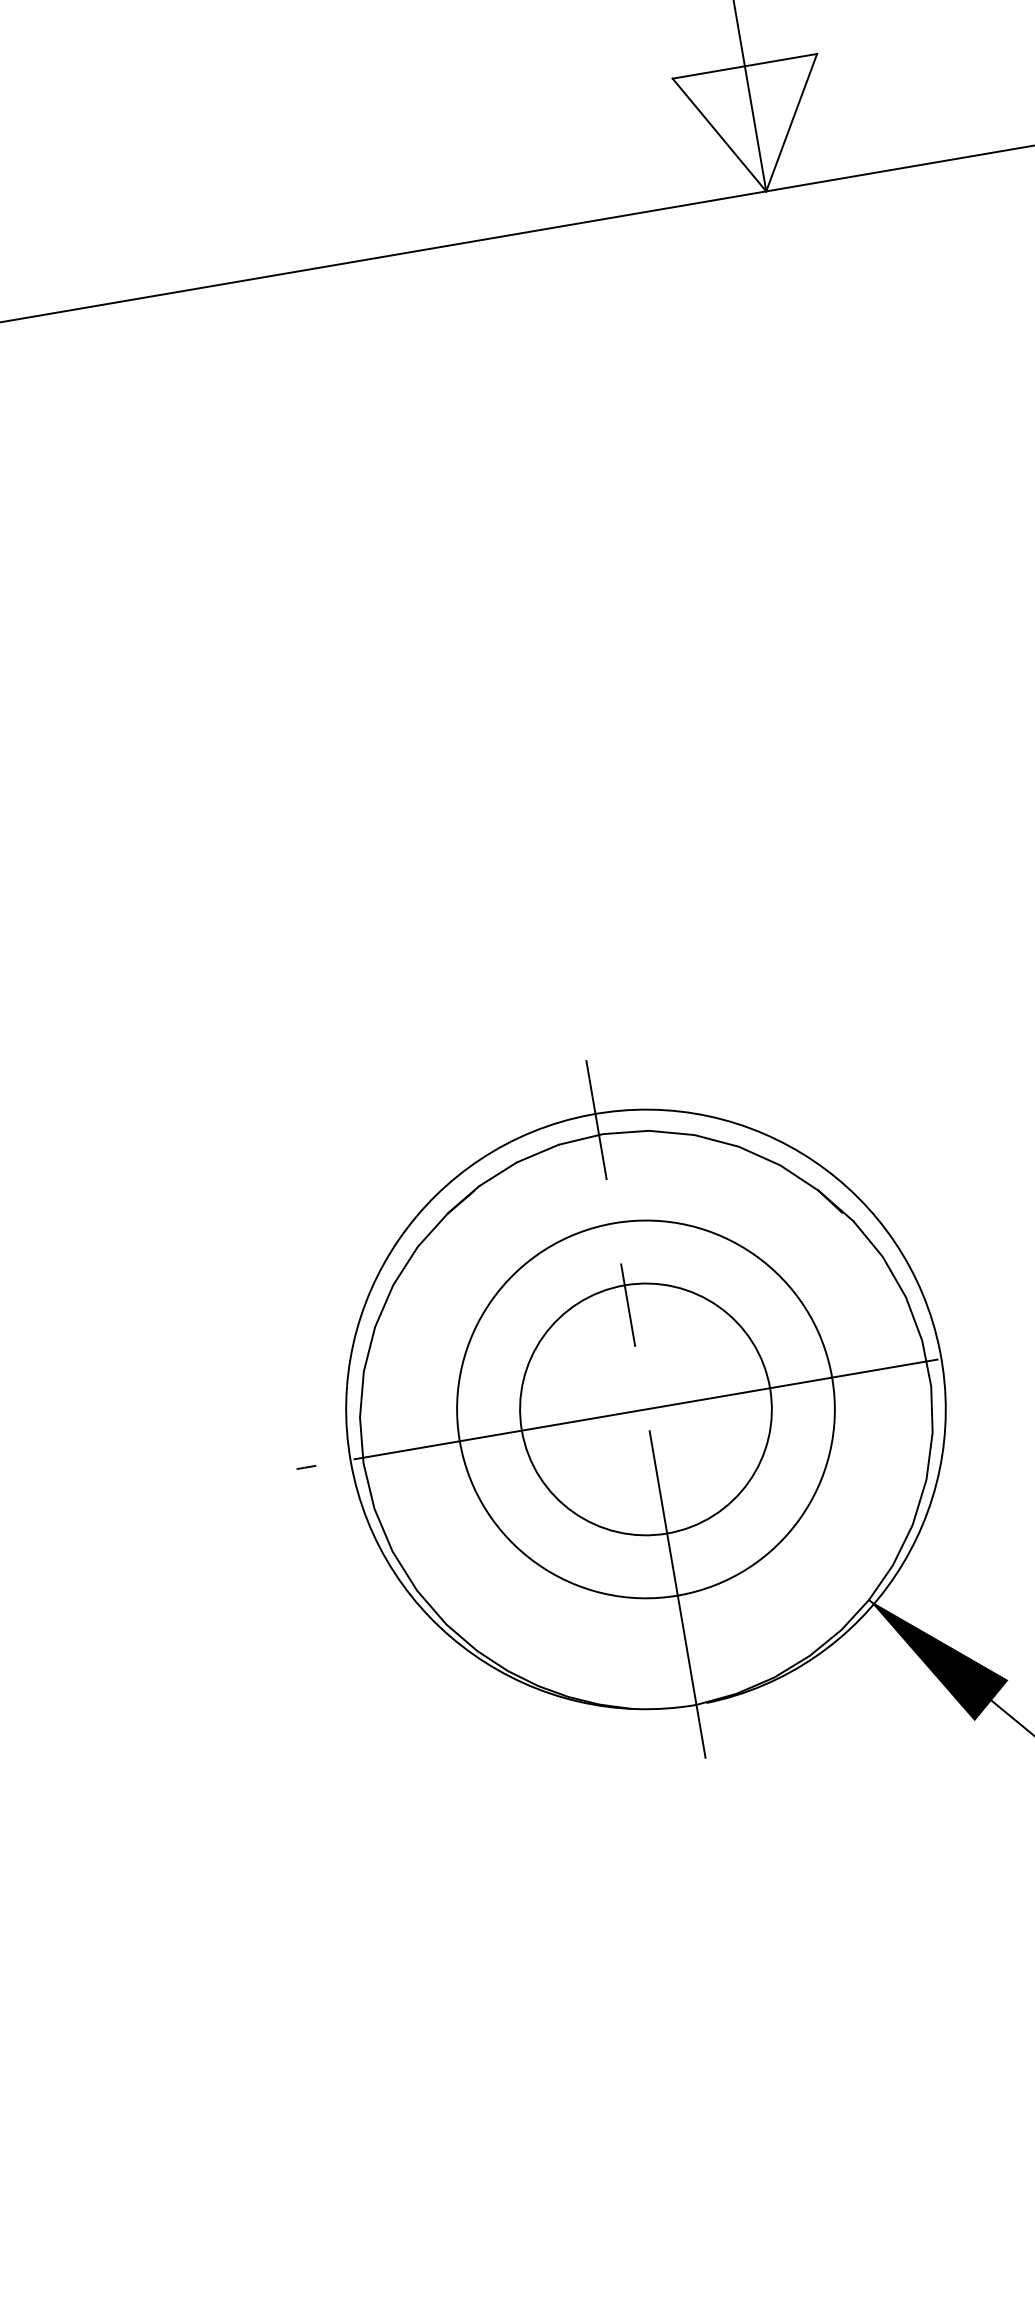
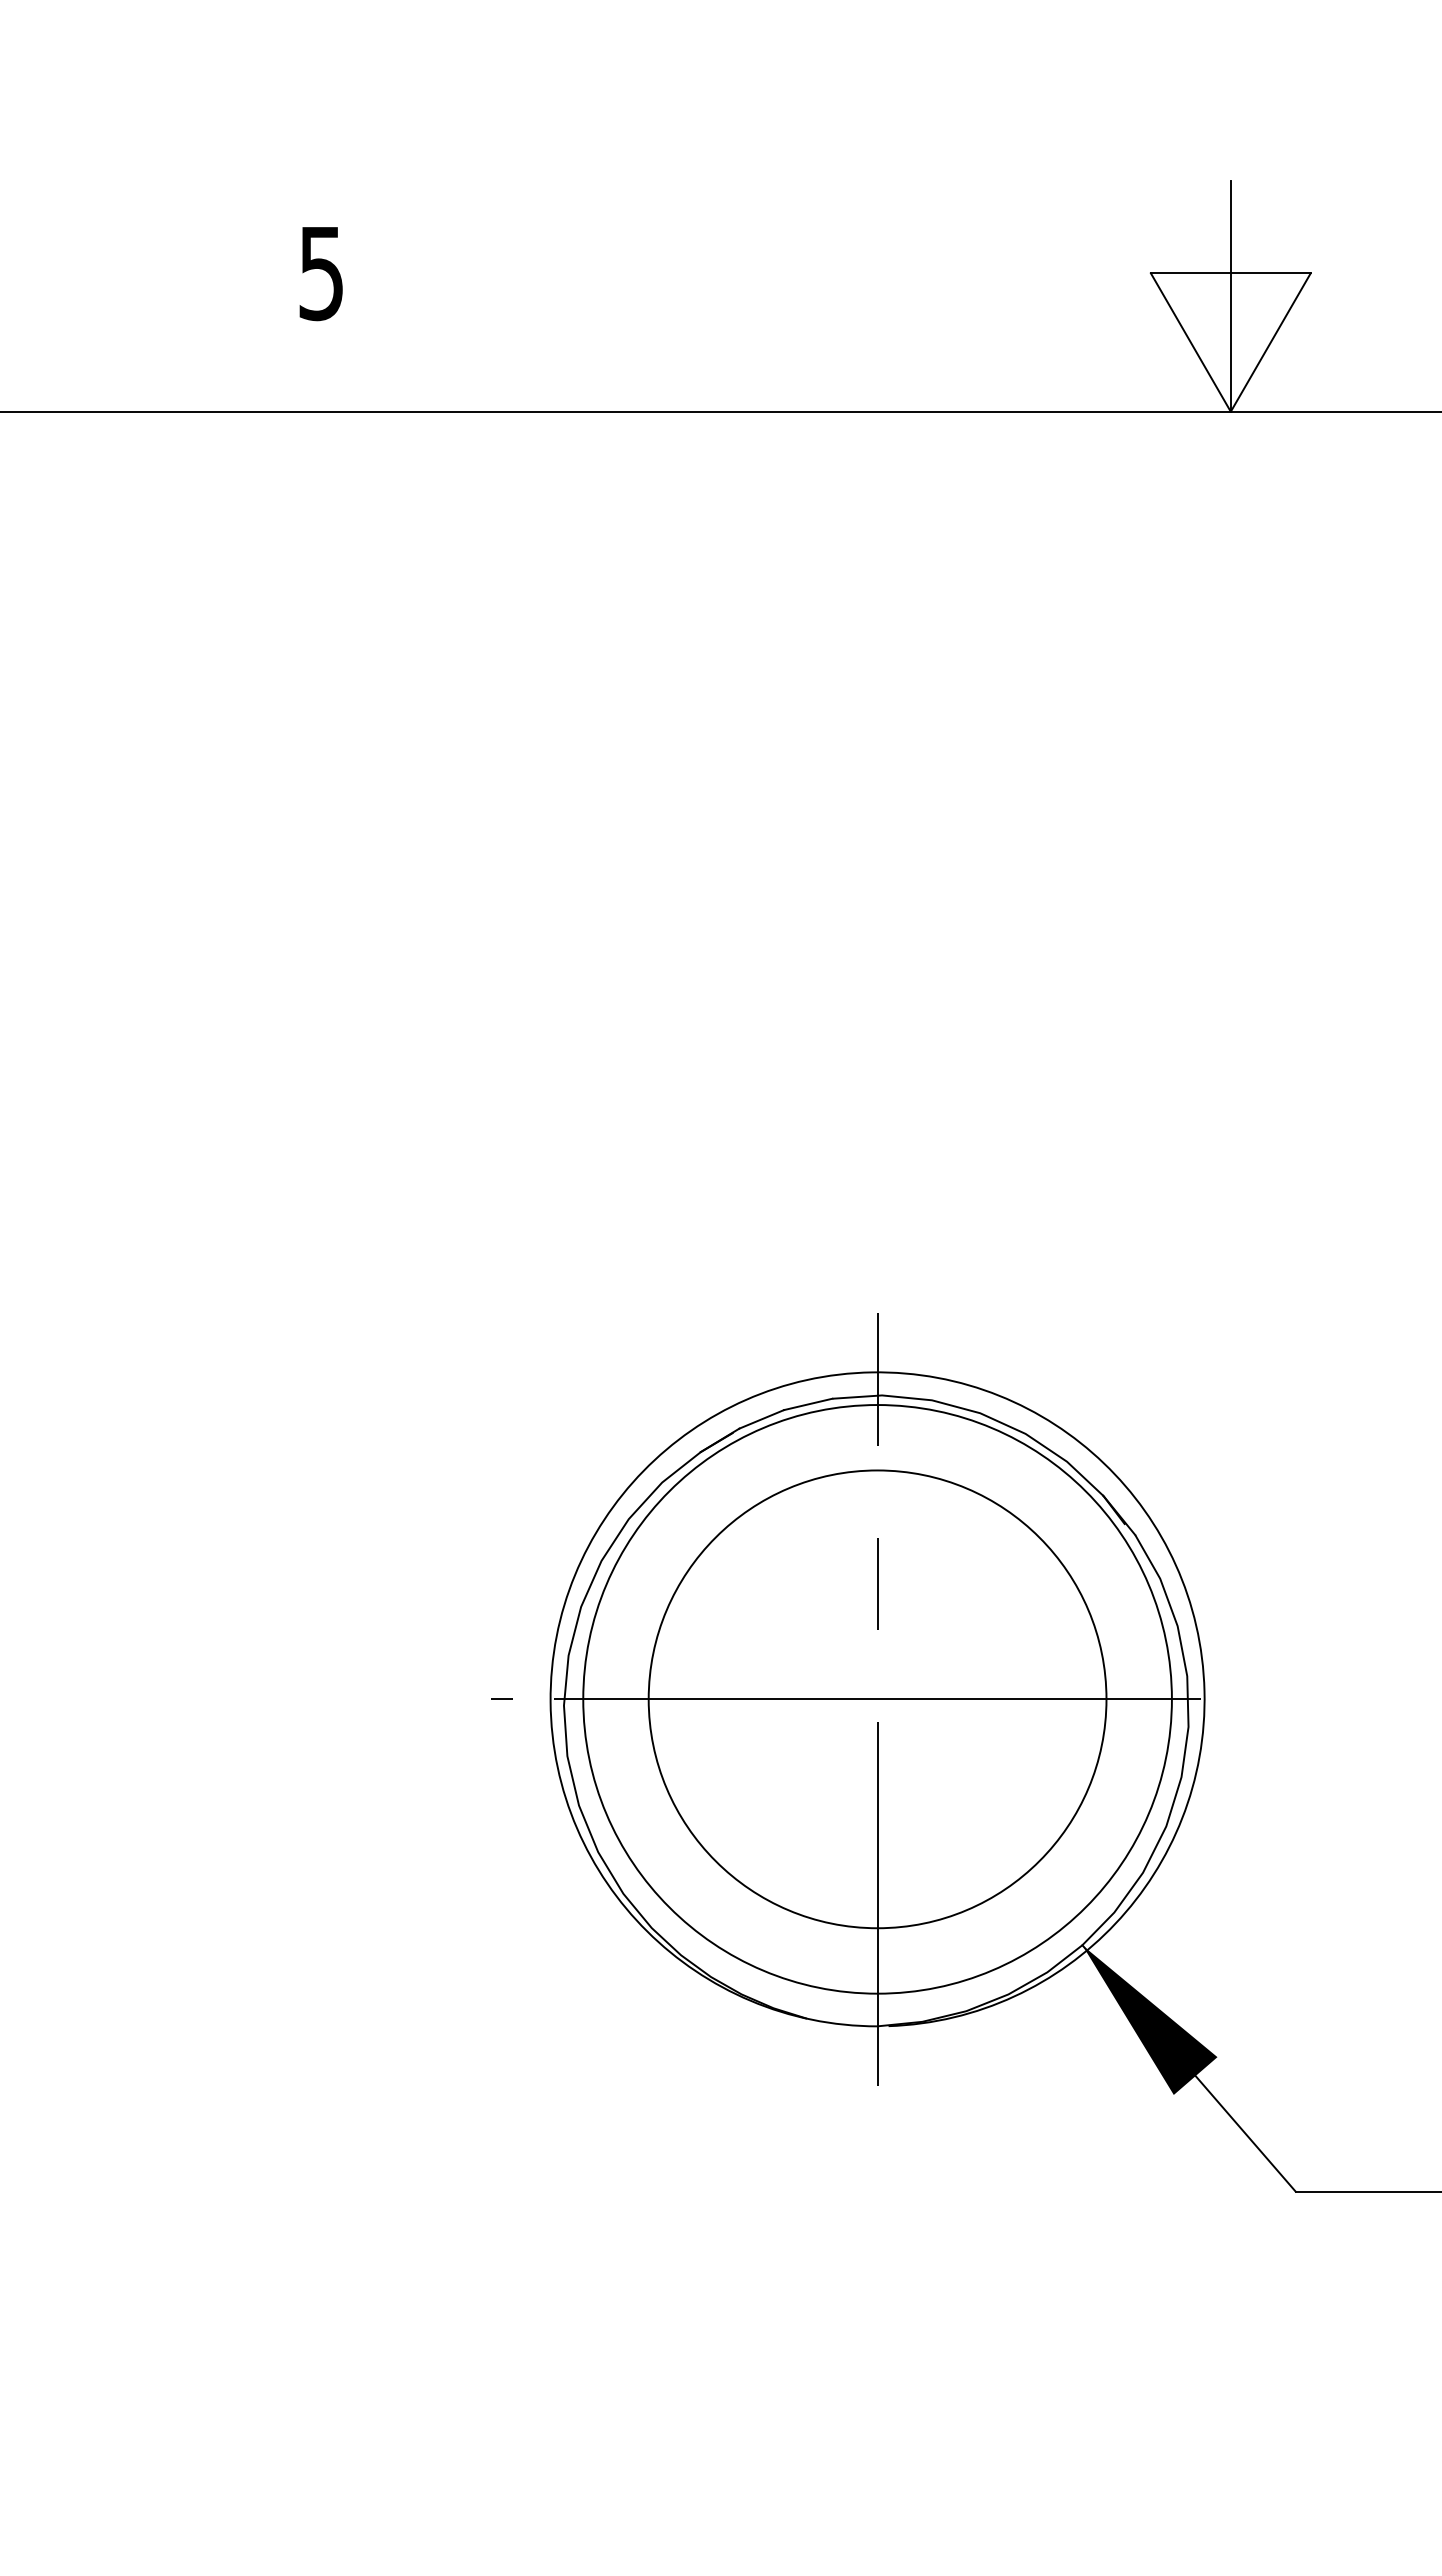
circle: (645, 1409) -> (877, 1699), size x1.43
circle: (645, 1409) -> (877, 1699), size x1.67

